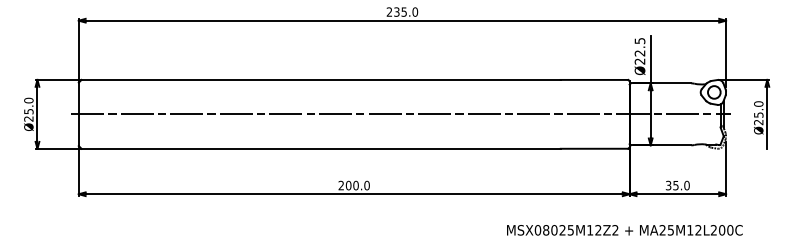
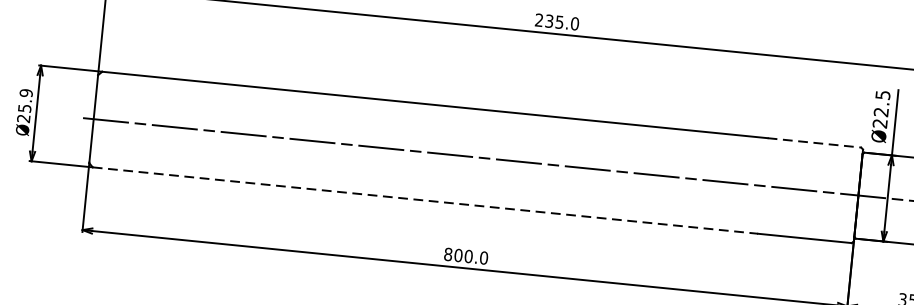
line: (594, 79) -> (814, 142), solid -> dashed
text: (28, 100) -> (25, 92), Ø25.0 -> Ø25.9
line: (321, 148) -> (425, 200), solid -> dashed
text: (341, 185) -> (448, 254), 200.0 -> 800.0

